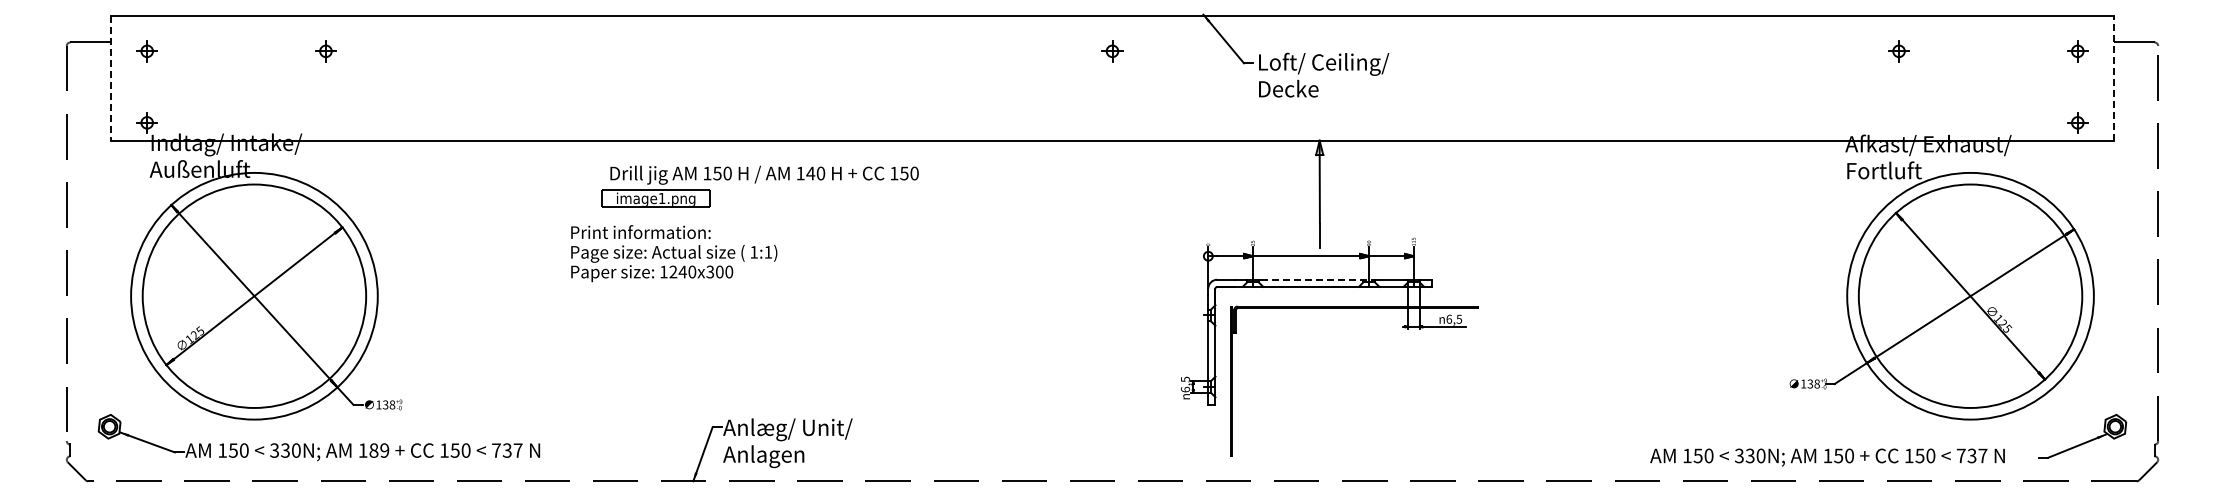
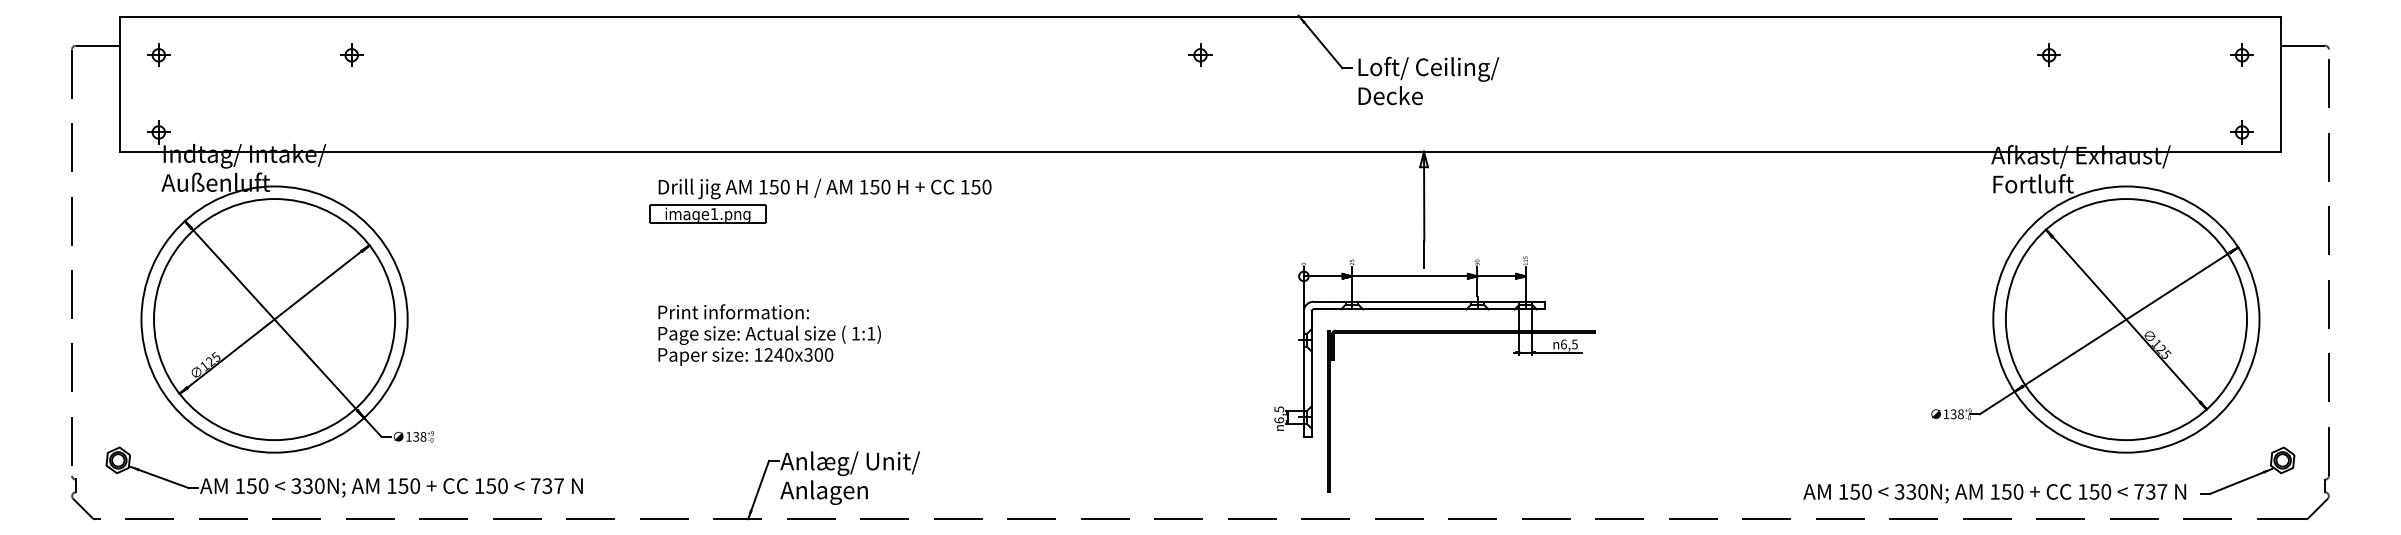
line: (111, 78) -> (120, 84), dashed -> solid
line: (2113, 78) -> (2280, 84), dashed -> solid
text: (810, 173) -> (874, 187), 140 -> 150
text: (674, 253) -> (769, 334), moved
line: (1320, 279) -> (1424, 301), dashed -> solid
text: (379, 450) -> (409, 486), 189 -> 150
text: (1827, 457) -> (1994, 493), moved

